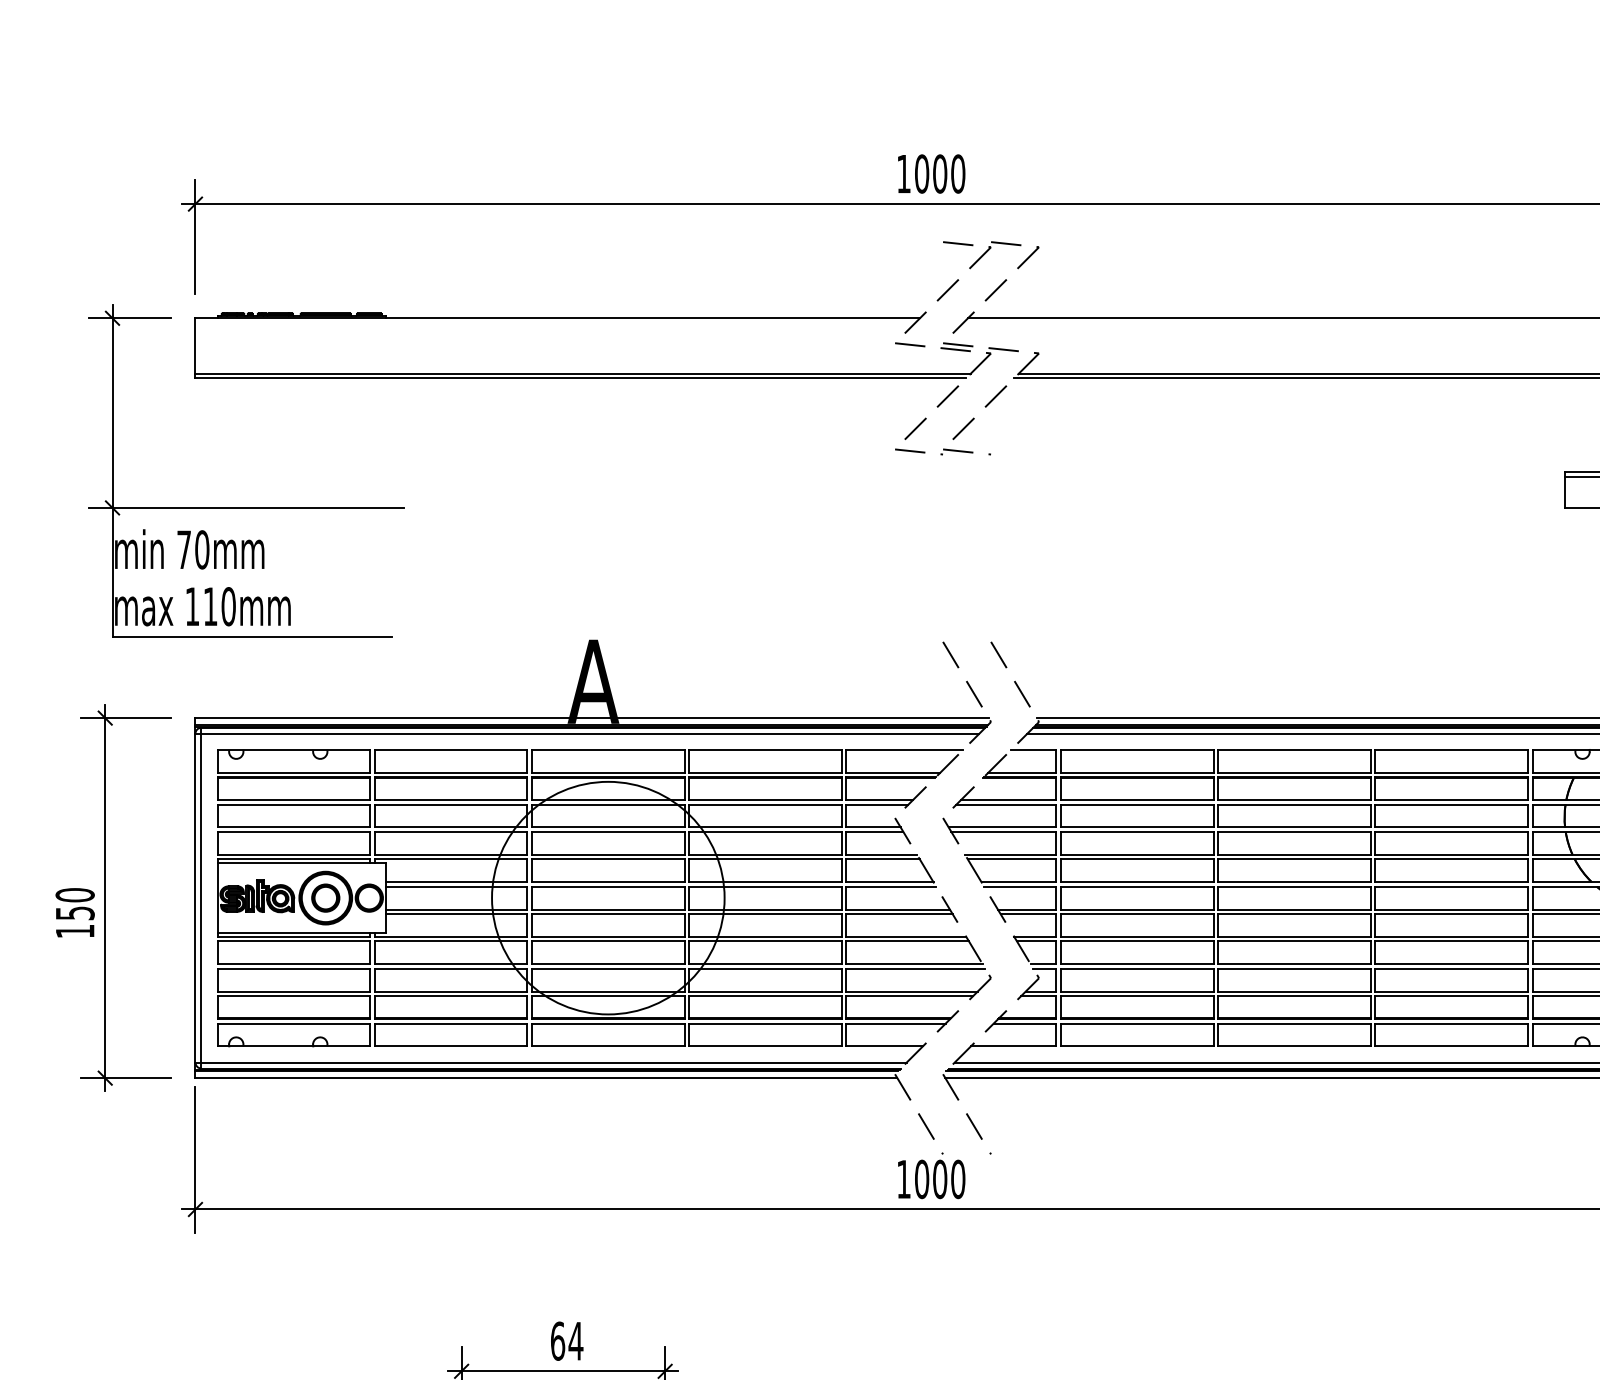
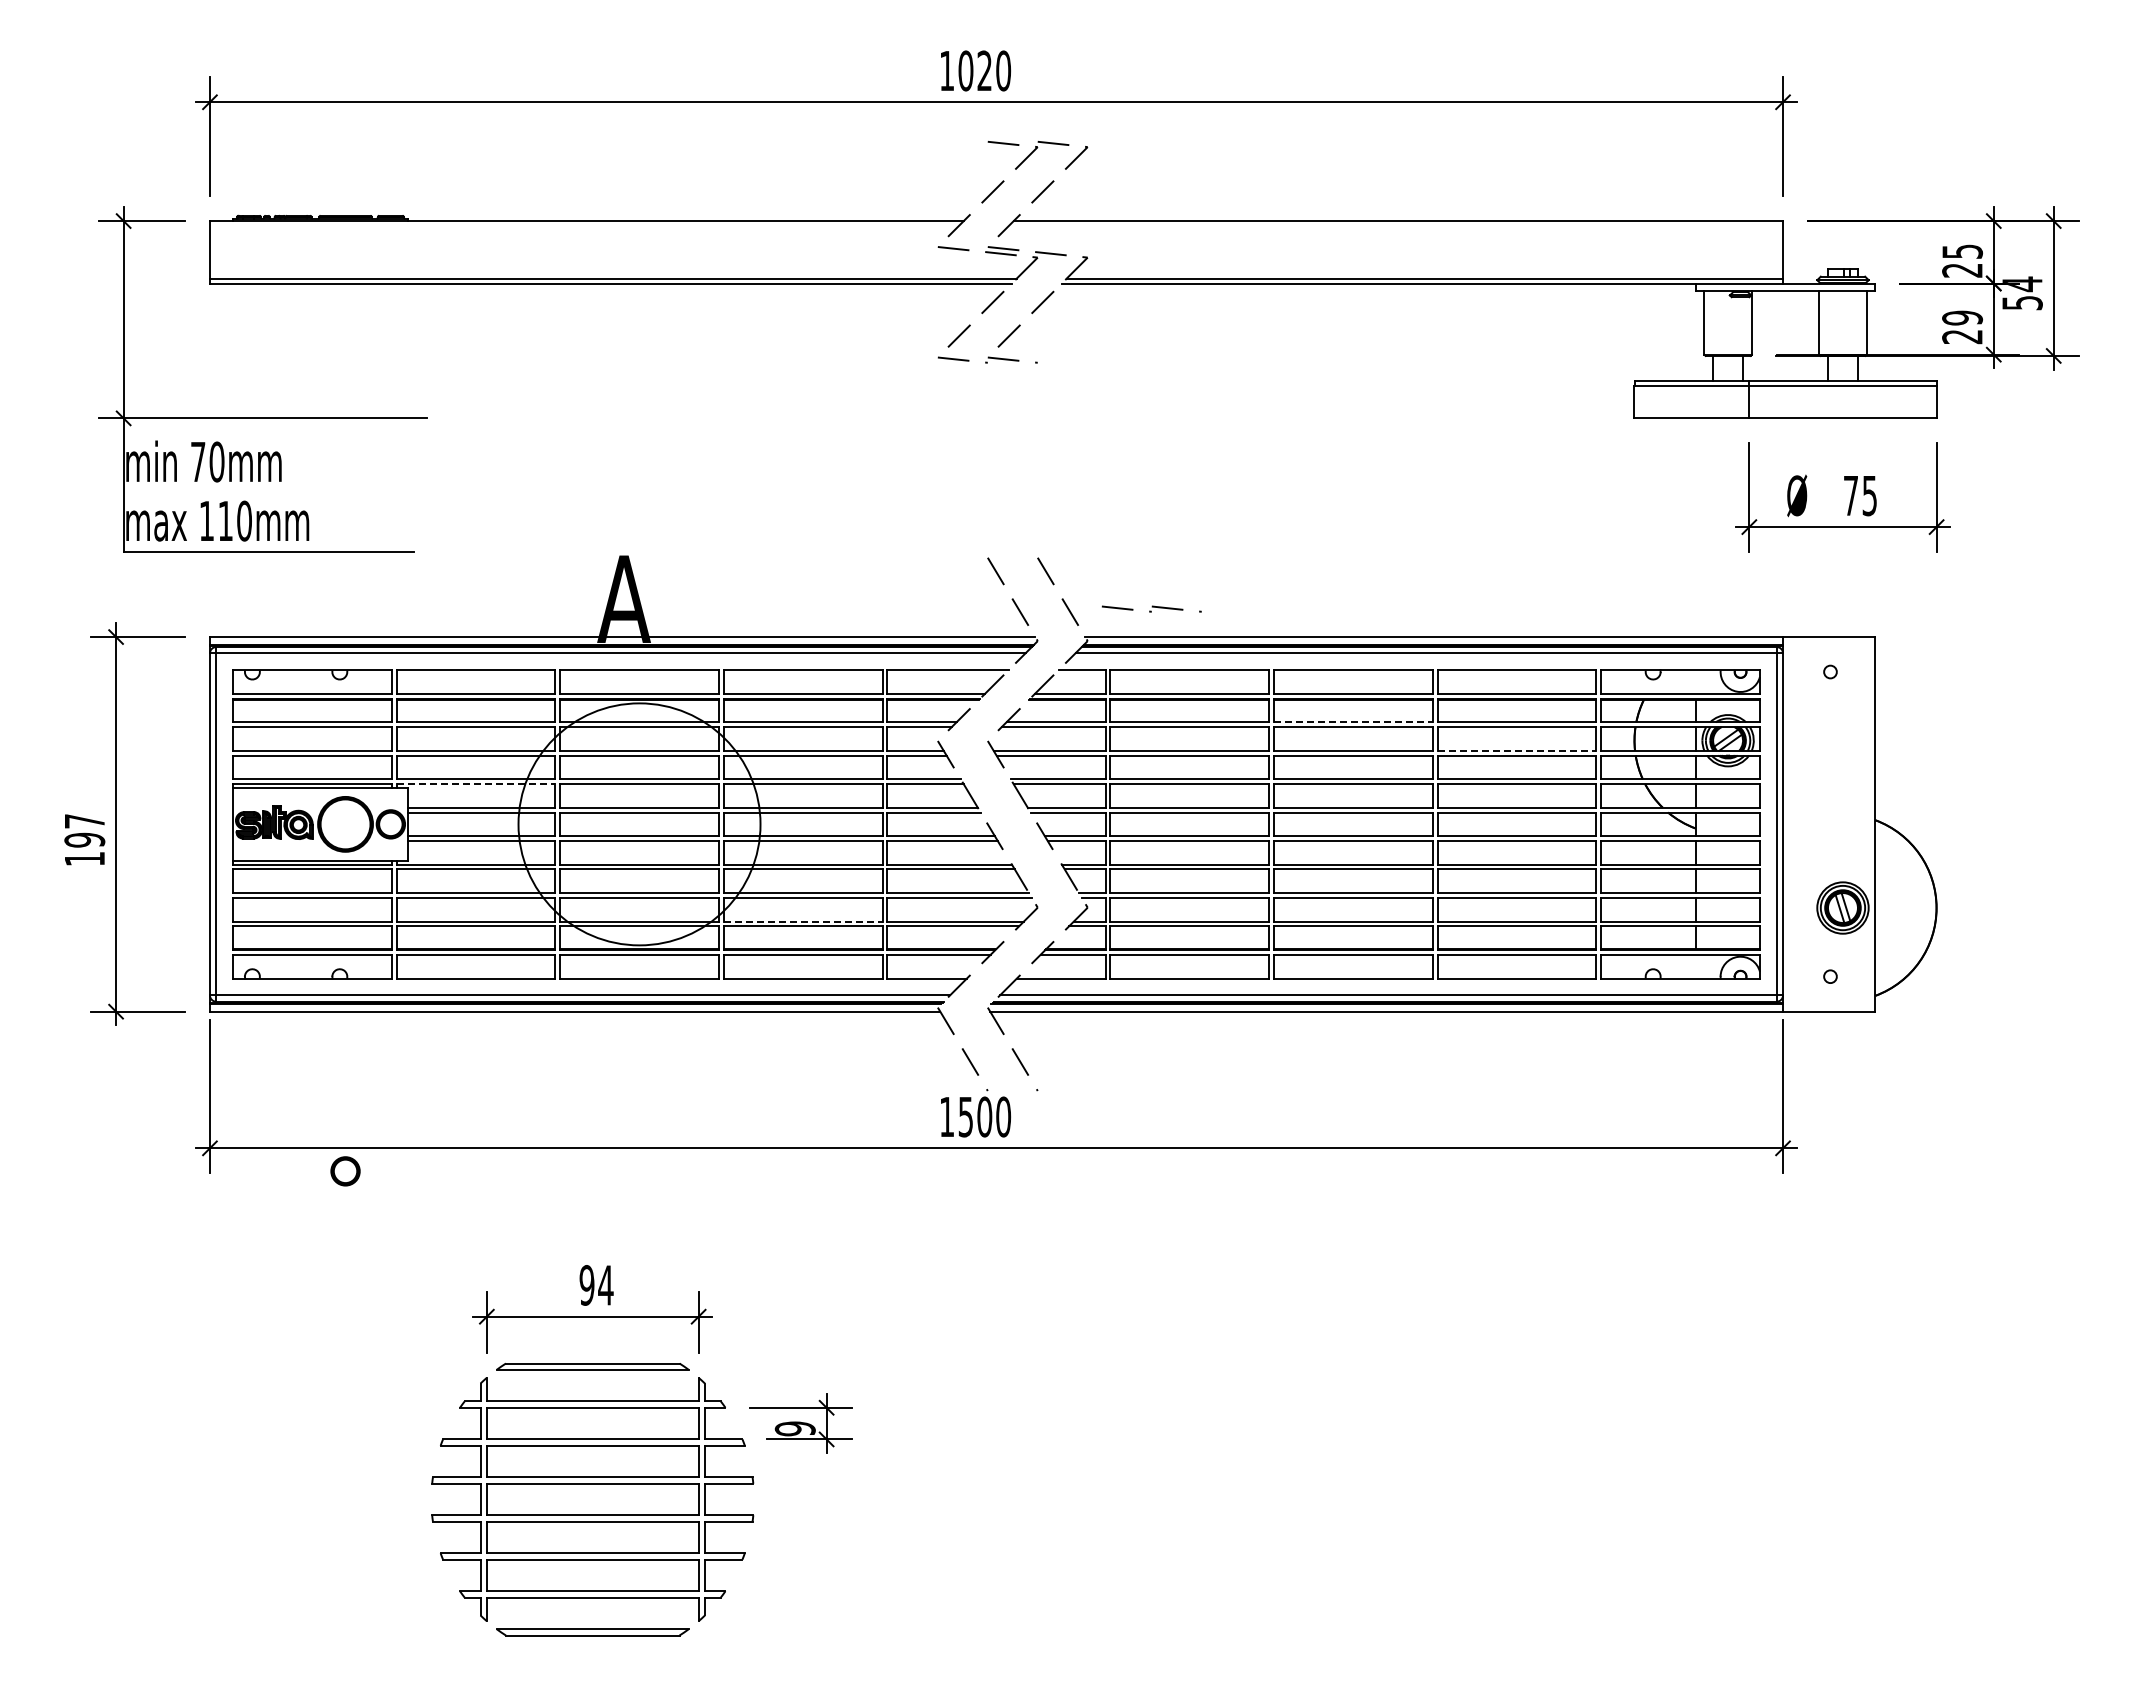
text: (939, 173) -> (984, 70), 1000 -> 1020
part: (1100, 690) -> (1151, 608), added
line: (1294, 800) -> (1353, 722), solid -> dashed
line: (1452, 827) -> (1517, 750), solid -> dashed
line: (451, 859) -> (476, 784), solid -> dashed
part: (325, 898) -> (345, 1171), moved
text: (74, 904) -> (84, 830), 150 -> 197
line: (765, 991) -> (803, 921), solid -> dashed
text: (921, 1178) -> (965, 1116), 1000 -> 1500
text: (557, 1341) -> (586, 1285), 64 -> 94

